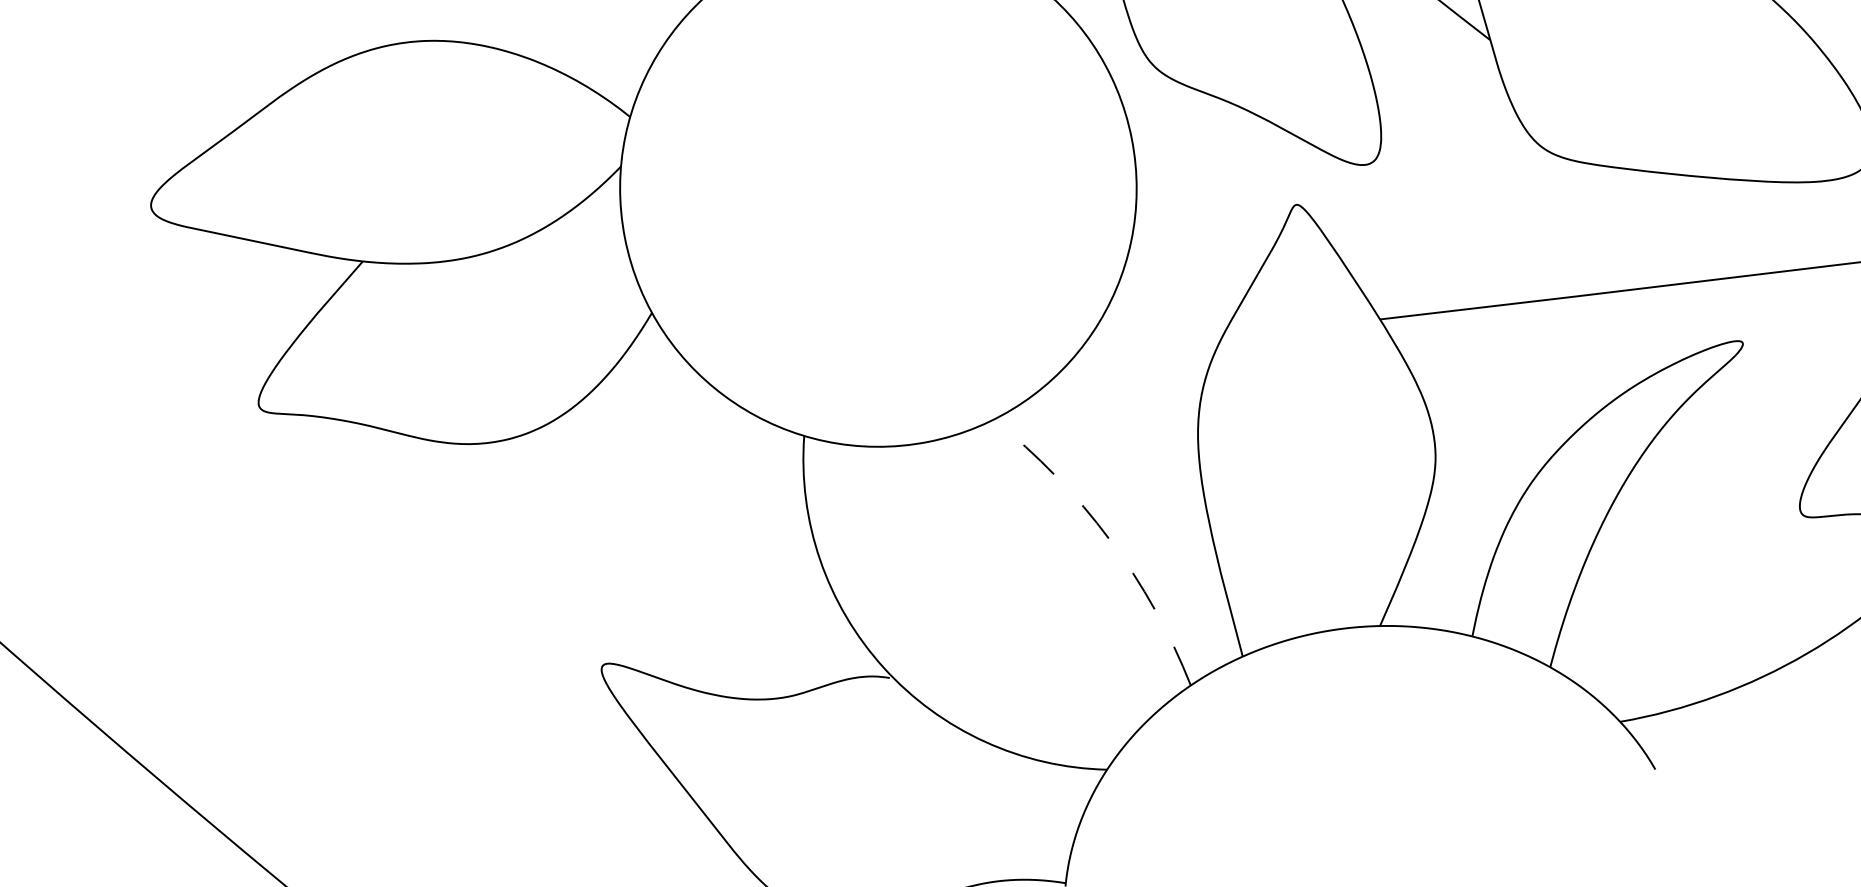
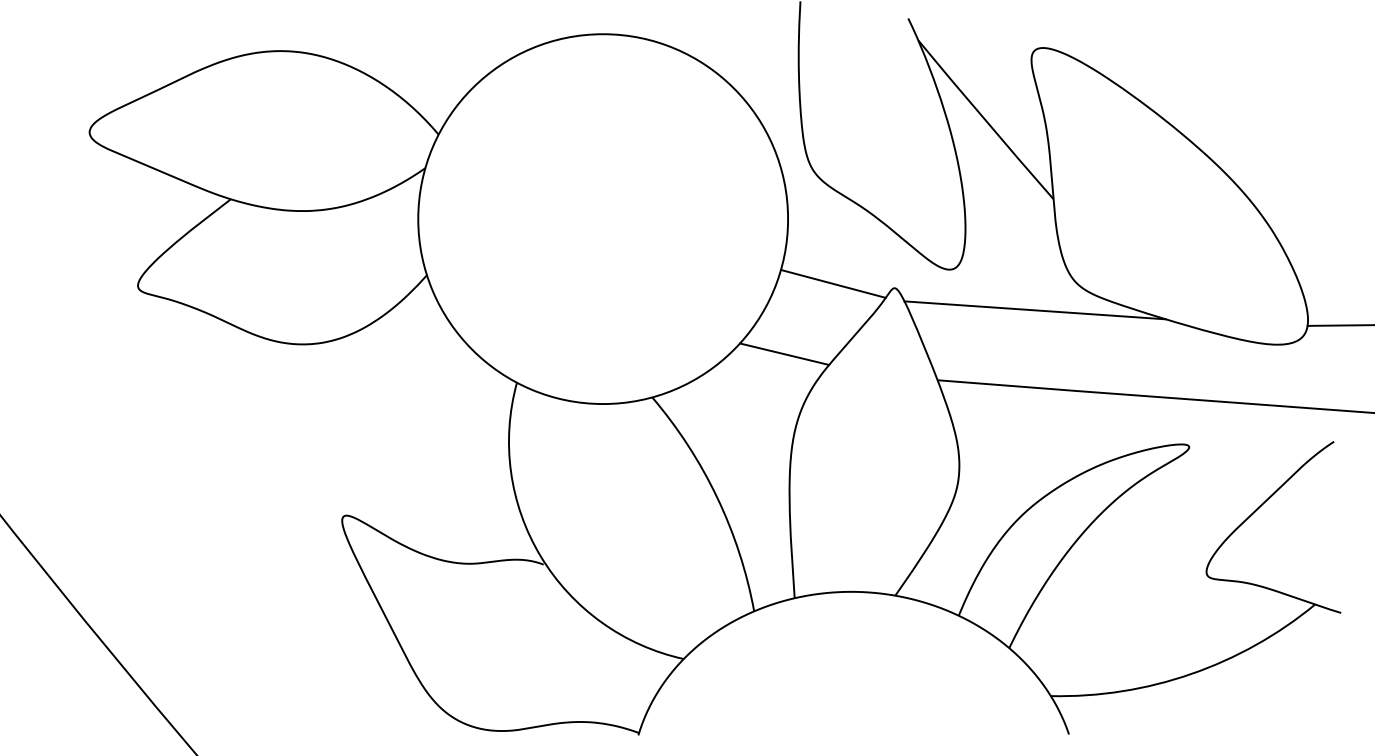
line: (1494, 197) -> (1034, 310), added
line: (1209, 215) -> (832, 283), added
line: (1163, 323) -> (784, 353), added
arc: (1109, 539) -> (717, 497), dashed -> solid

